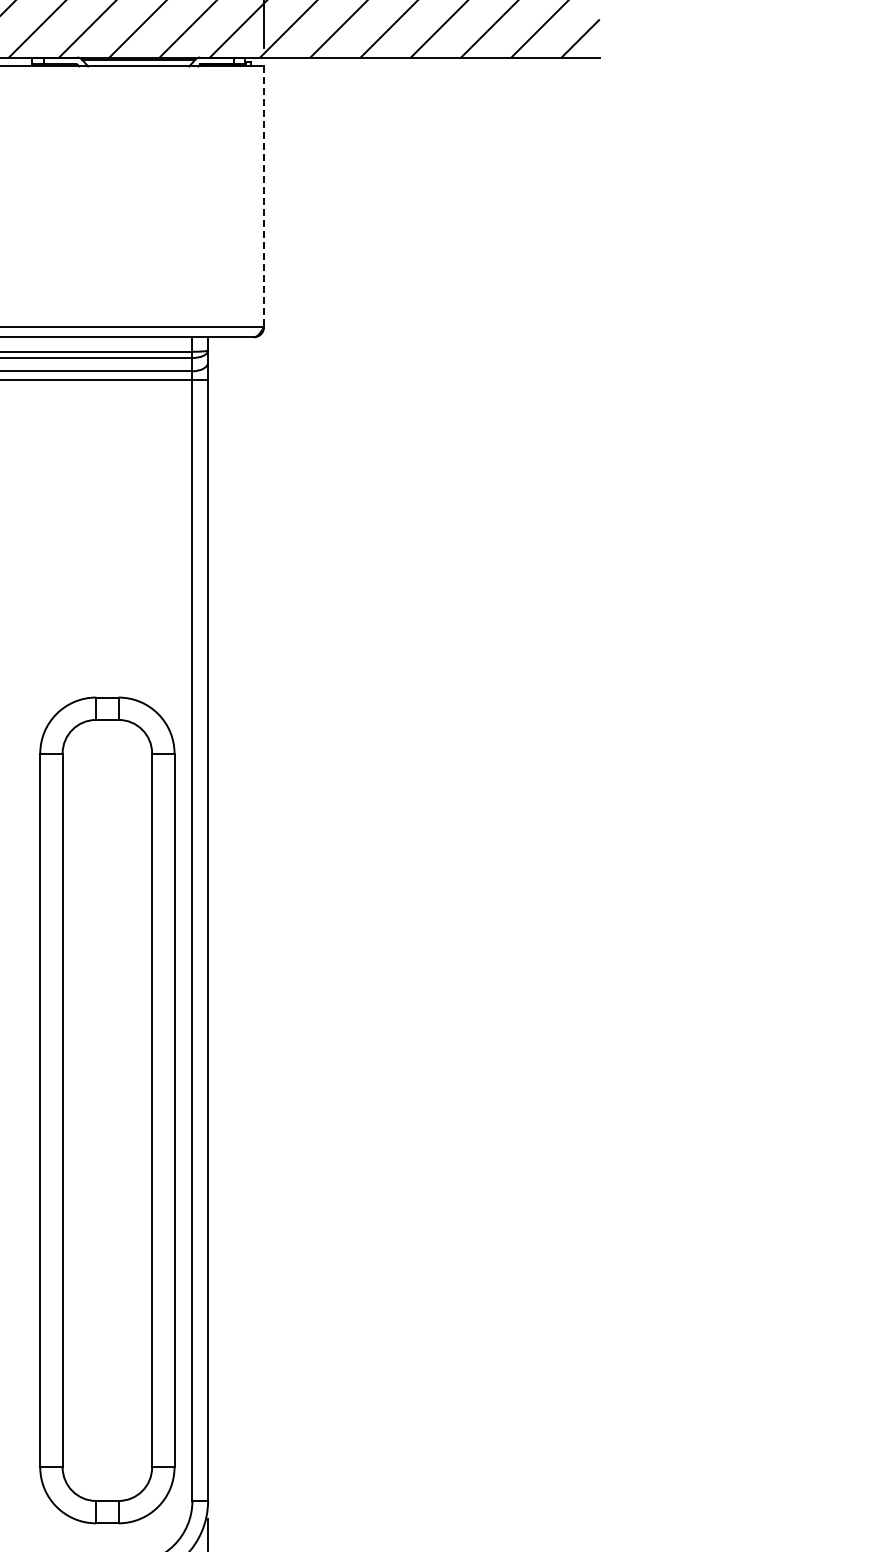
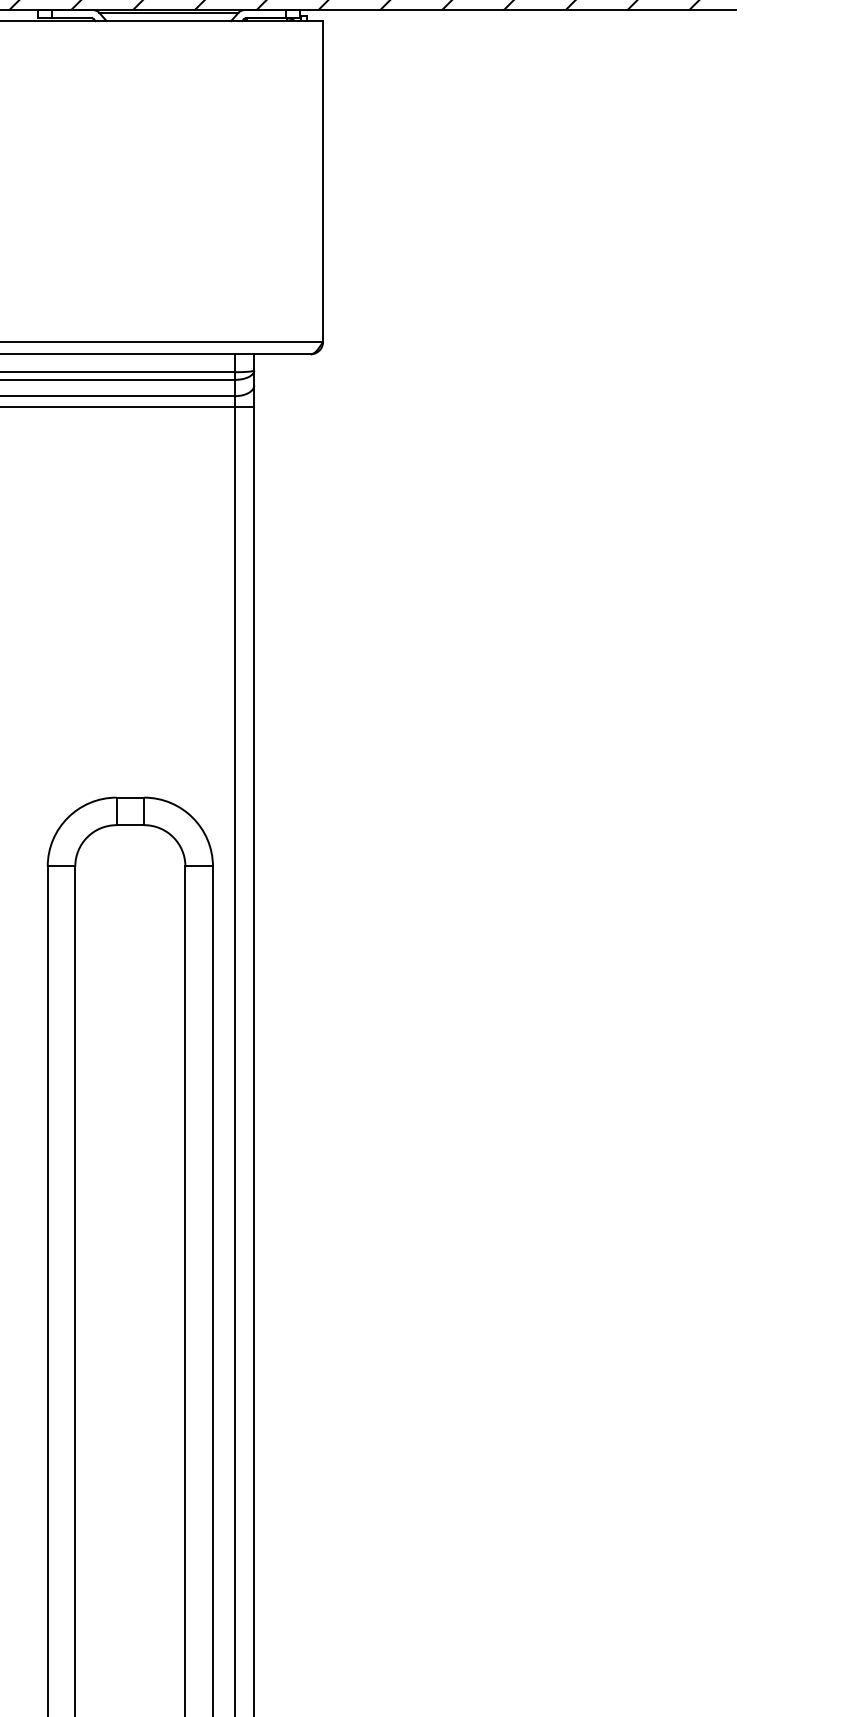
line: (264, 197) -> (323, 182), dashed -> solid

